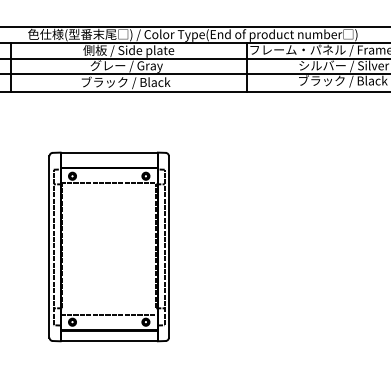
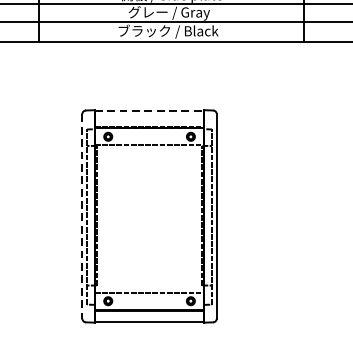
line: (109, 153) -> (149, 111), solid -> dashed
line: (49, 246) -> (82, 215), solid -> dashed

